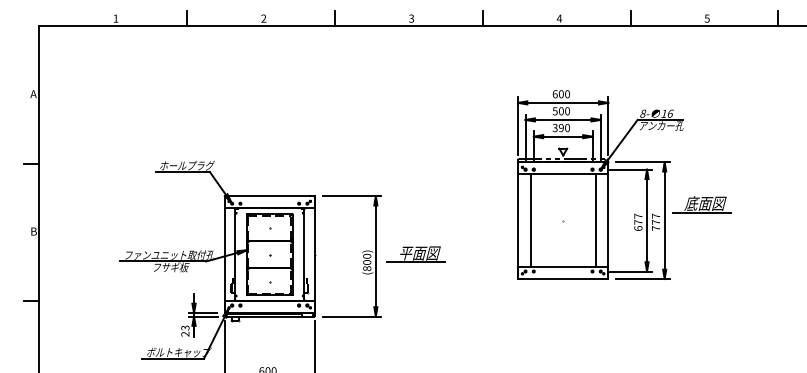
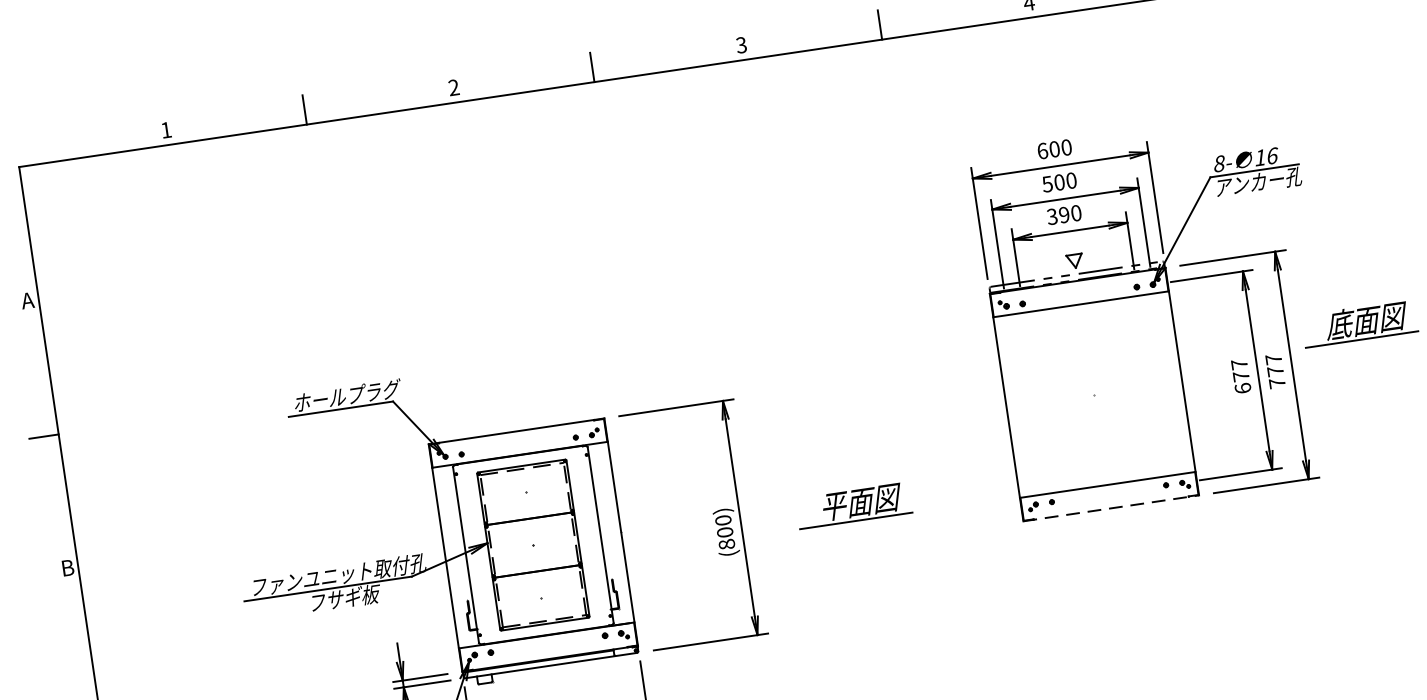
line: (530, 220) -> (1030, 403), removed
line: (595, 220) -> (1157, 385), removed
part: (415, 254) -> (853, 505), moved
line: (563, 279) -> (1111, 509), solid -> dashed

